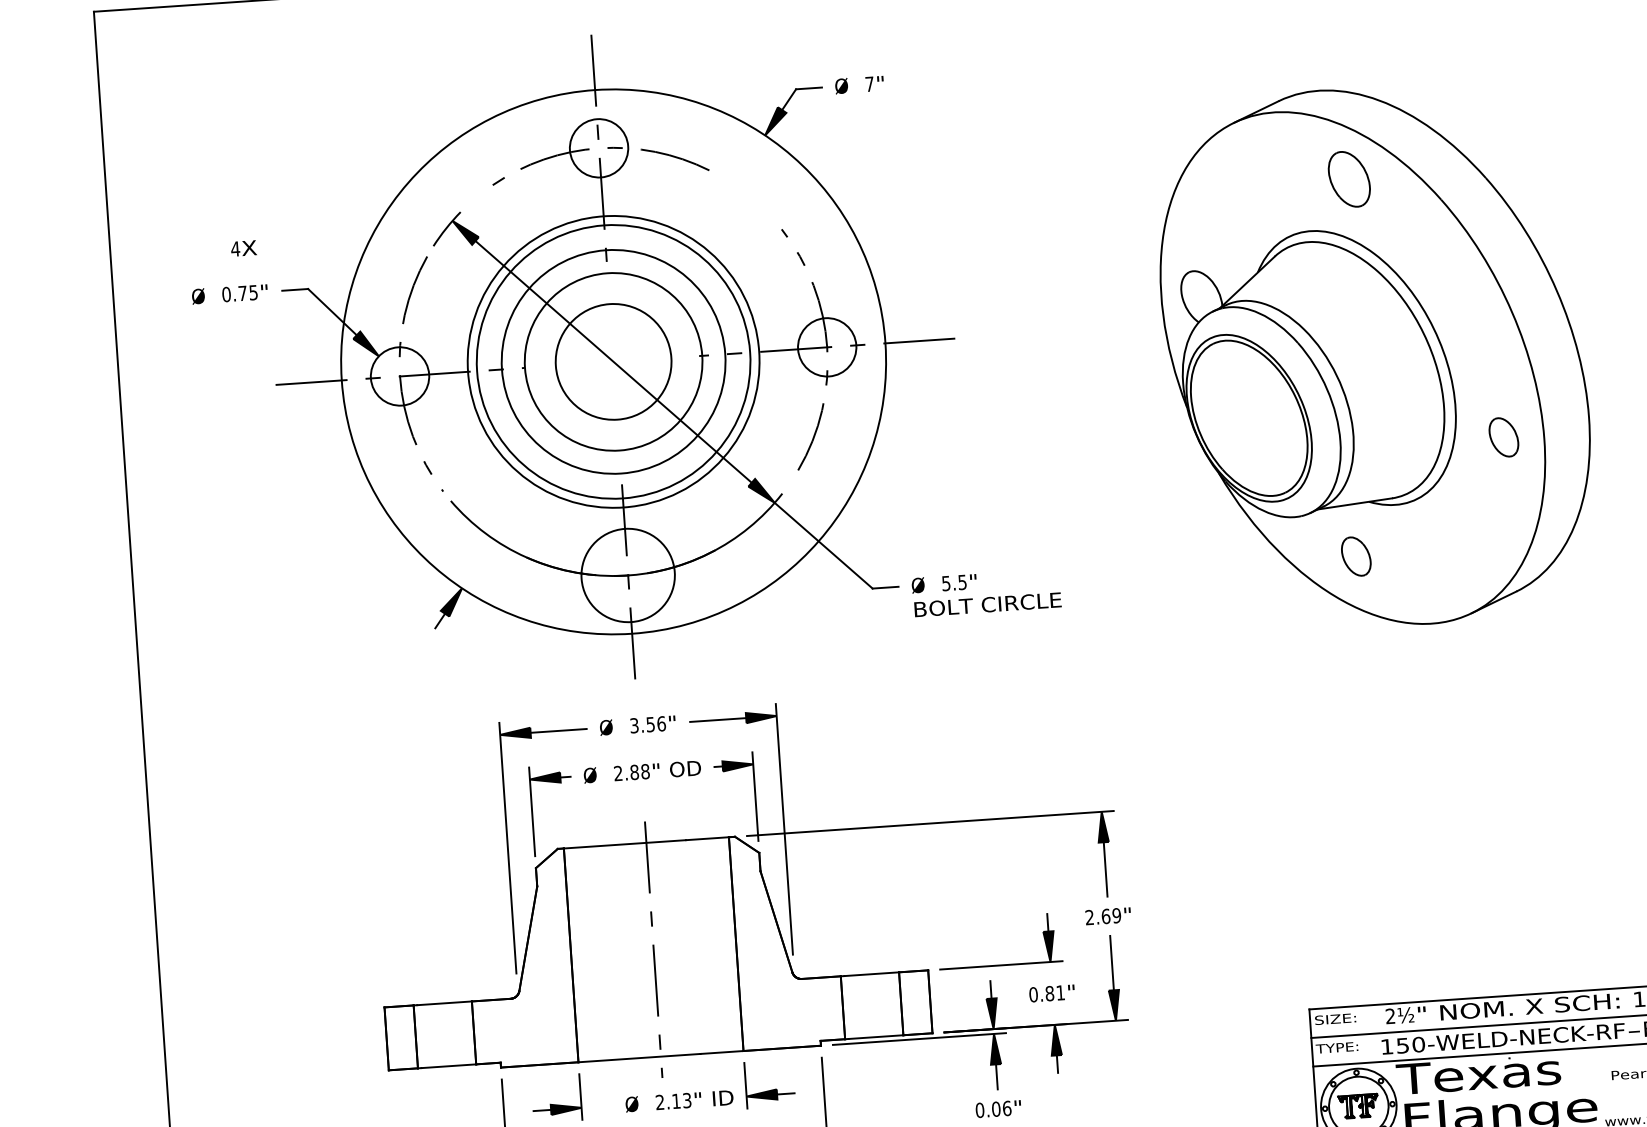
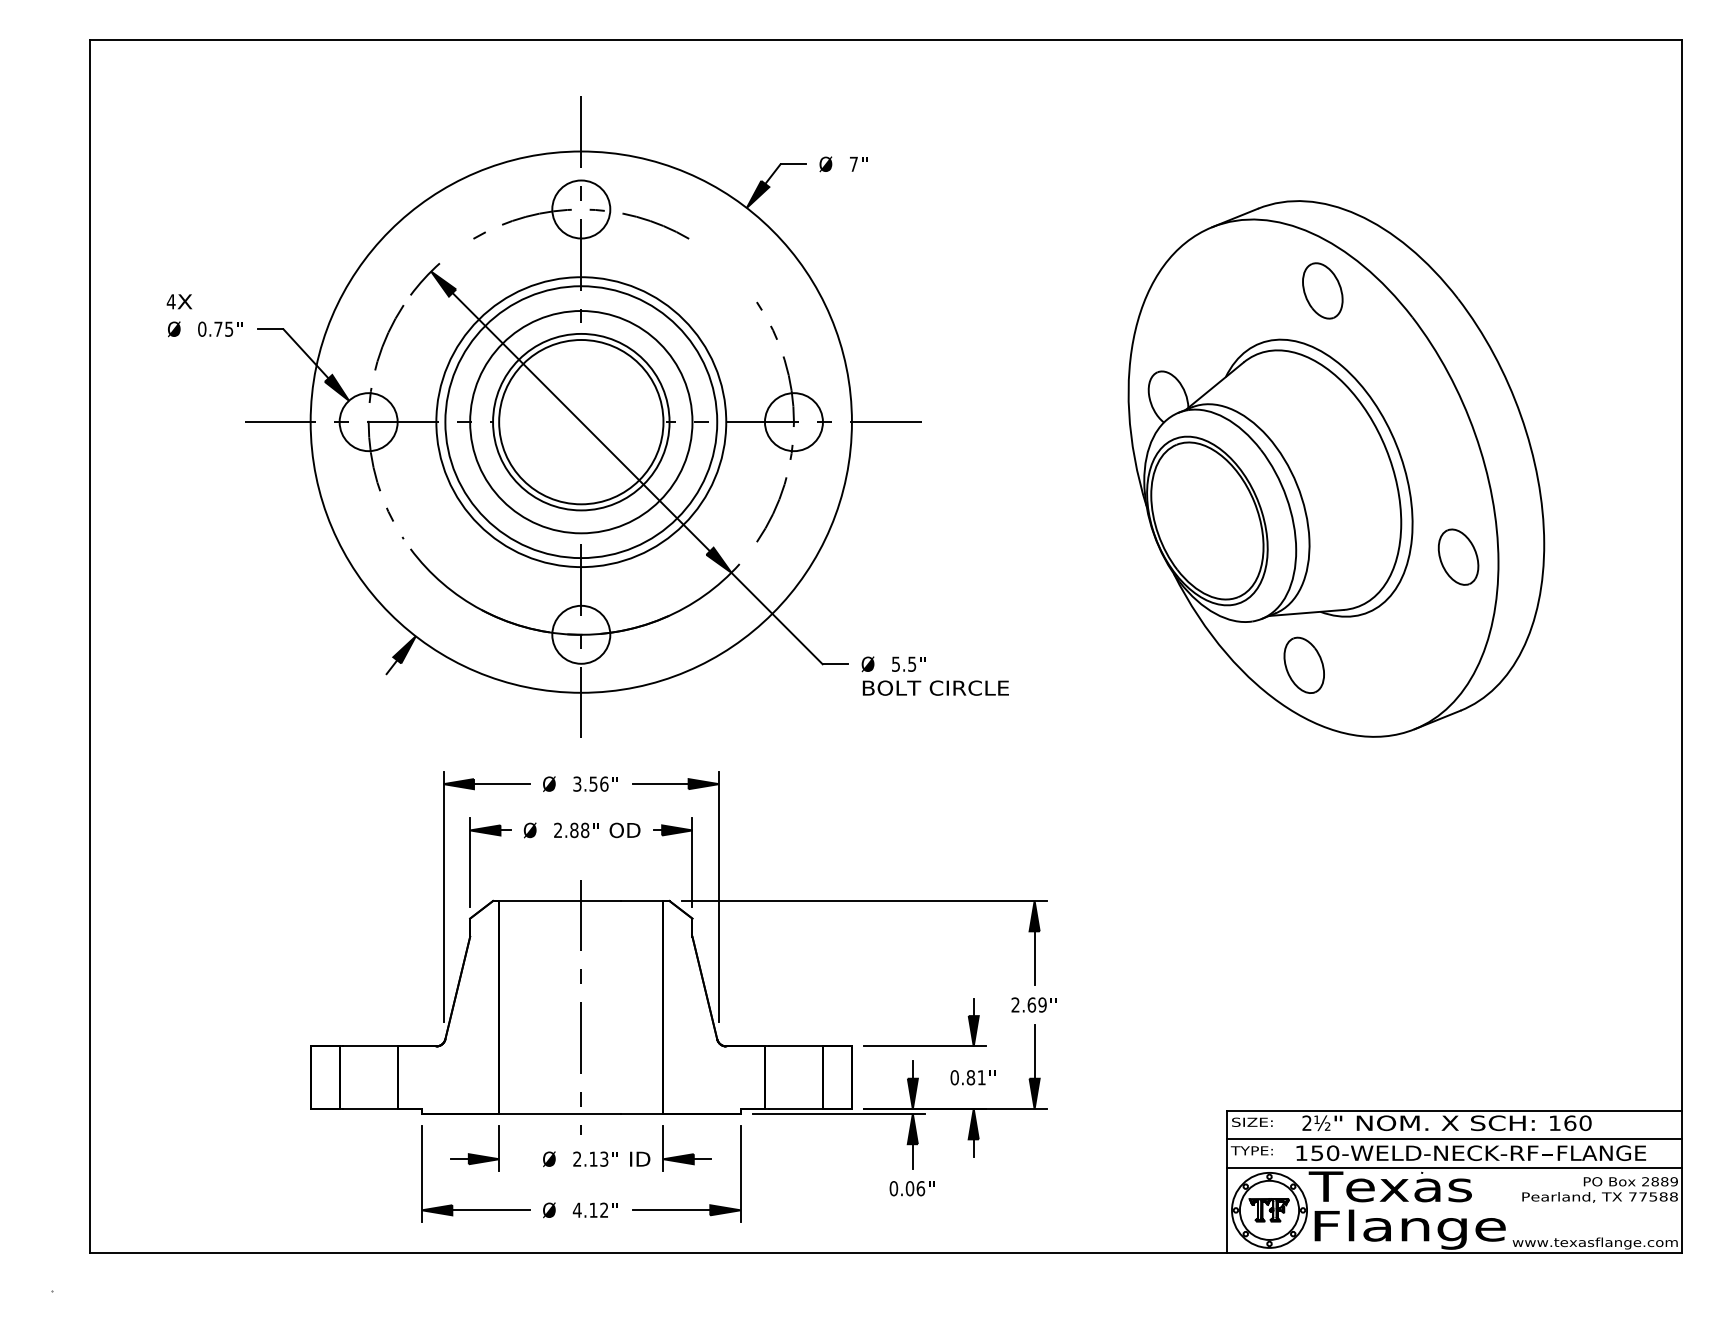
text: (243, 248) -> (179, 301), moved
circle: (613, 362) -> (581, 422), size x1.43
part: (1503, 436) -> (1458, 556), size x1.43
part: (1355, 555) -> (1303, 664), size x1.43
circle: (628, 575) -> (581, 634), size x0.62

